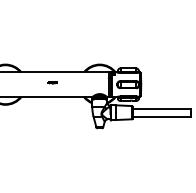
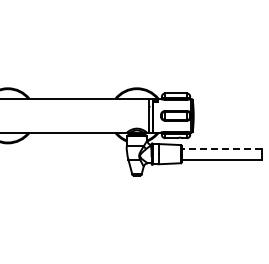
part: (52, 82) -> (72, 113), removed
line: (161, 108) -> (221, 148), solid -> dashed

